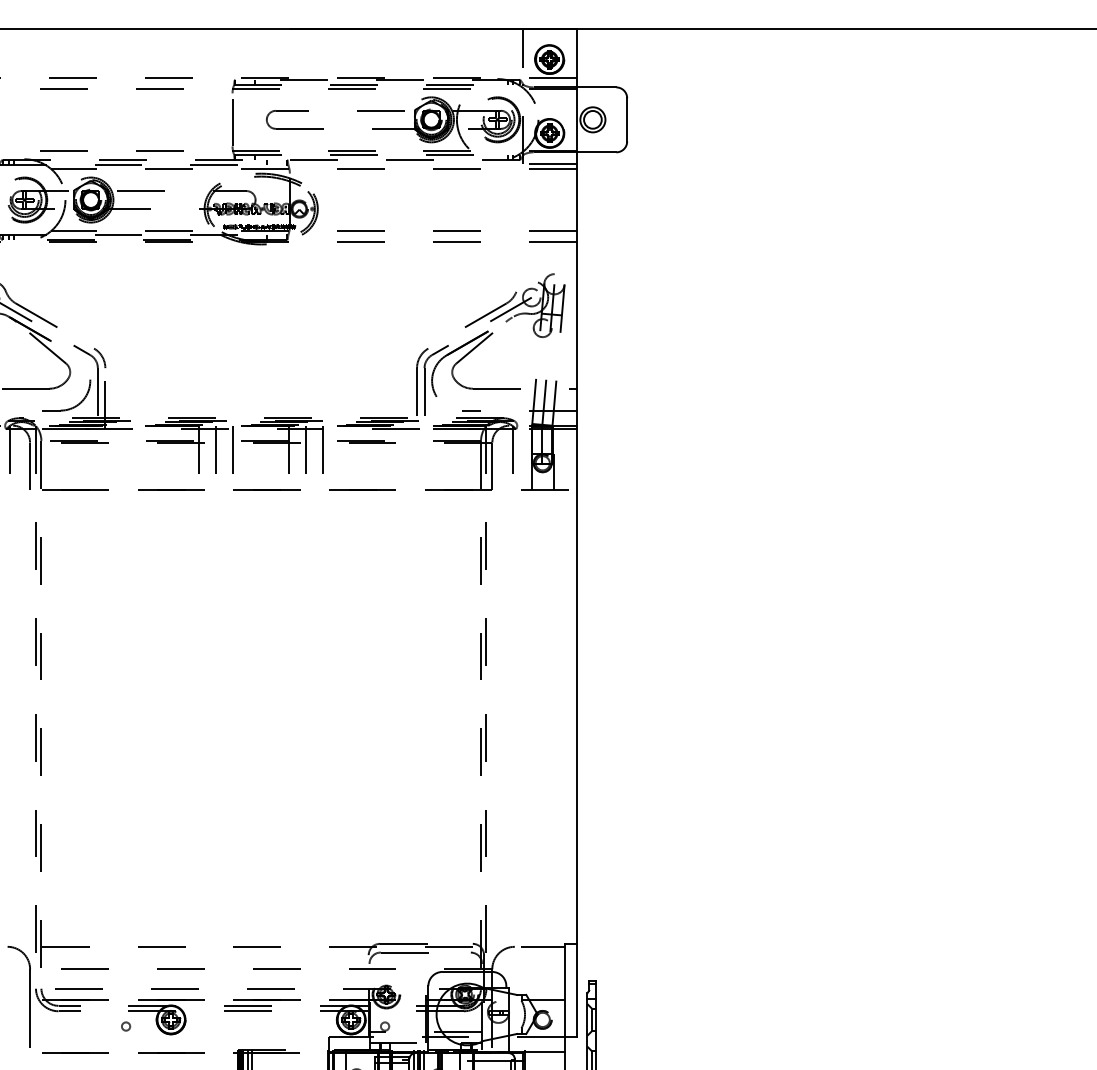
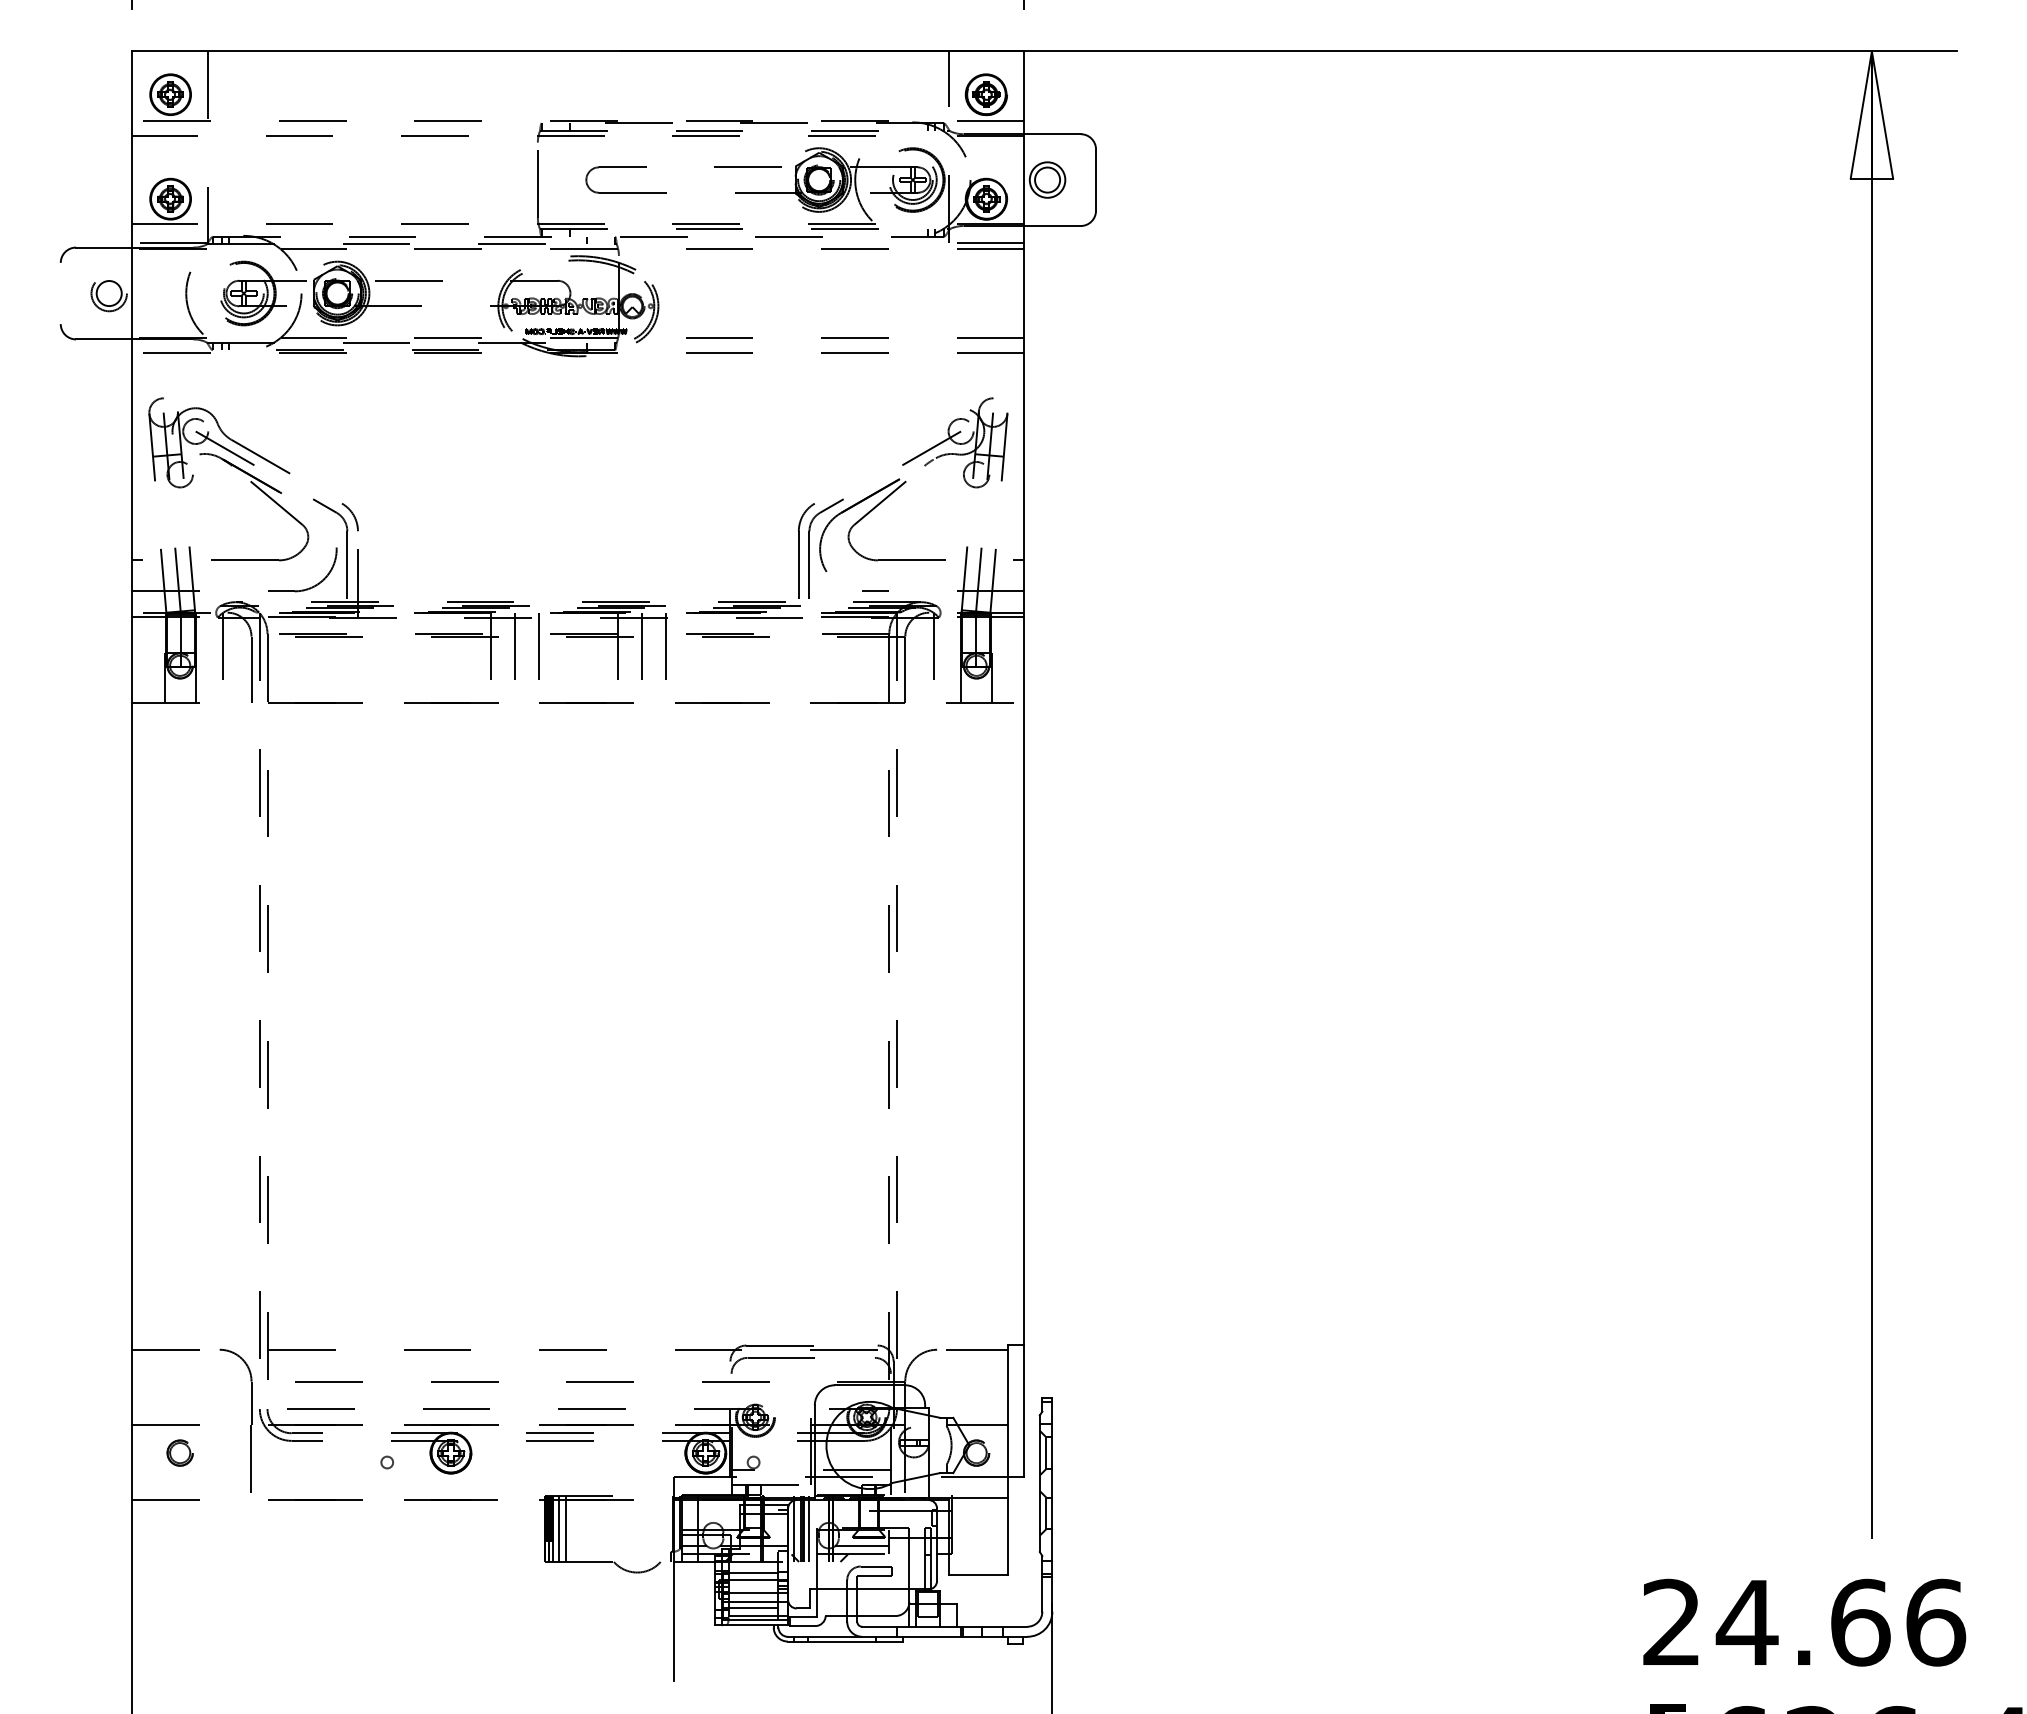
part: (490, 309) -> (902, 448), removed

